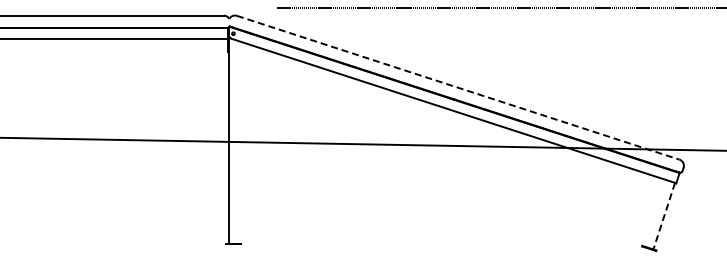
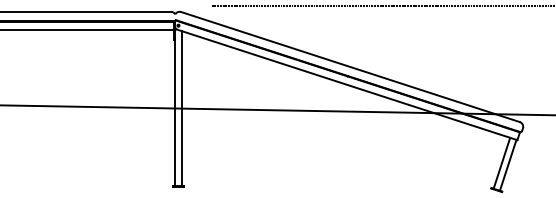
line: (458, 87) -> (350, 66), dashed -> solid
line: (237, 141) -> (181, 108), added
line: (655, 213) -> (501, 163), added
line: (664, 216) -> (508, 165), dashed -> solid

